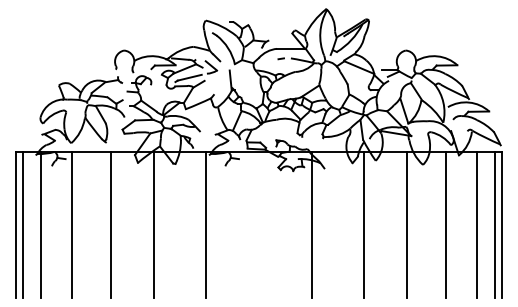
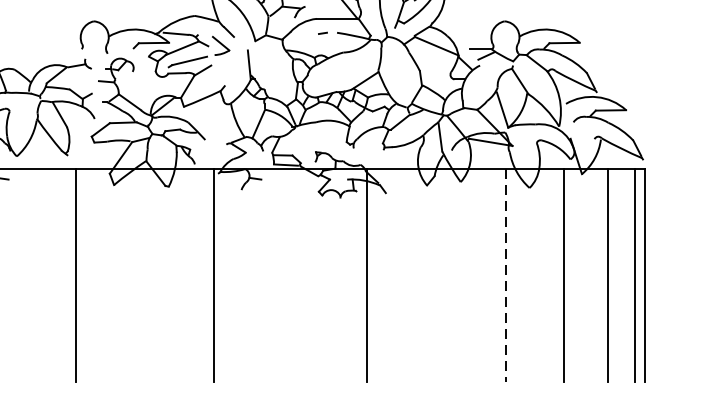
line: (71, 224) -> (17, 274), removed
line: (153, 224) -> (136, 274), removed
line: (364, 224) -> (444, 274), removed
line: (406, 225) -> (505, 276), solid -> dashed

